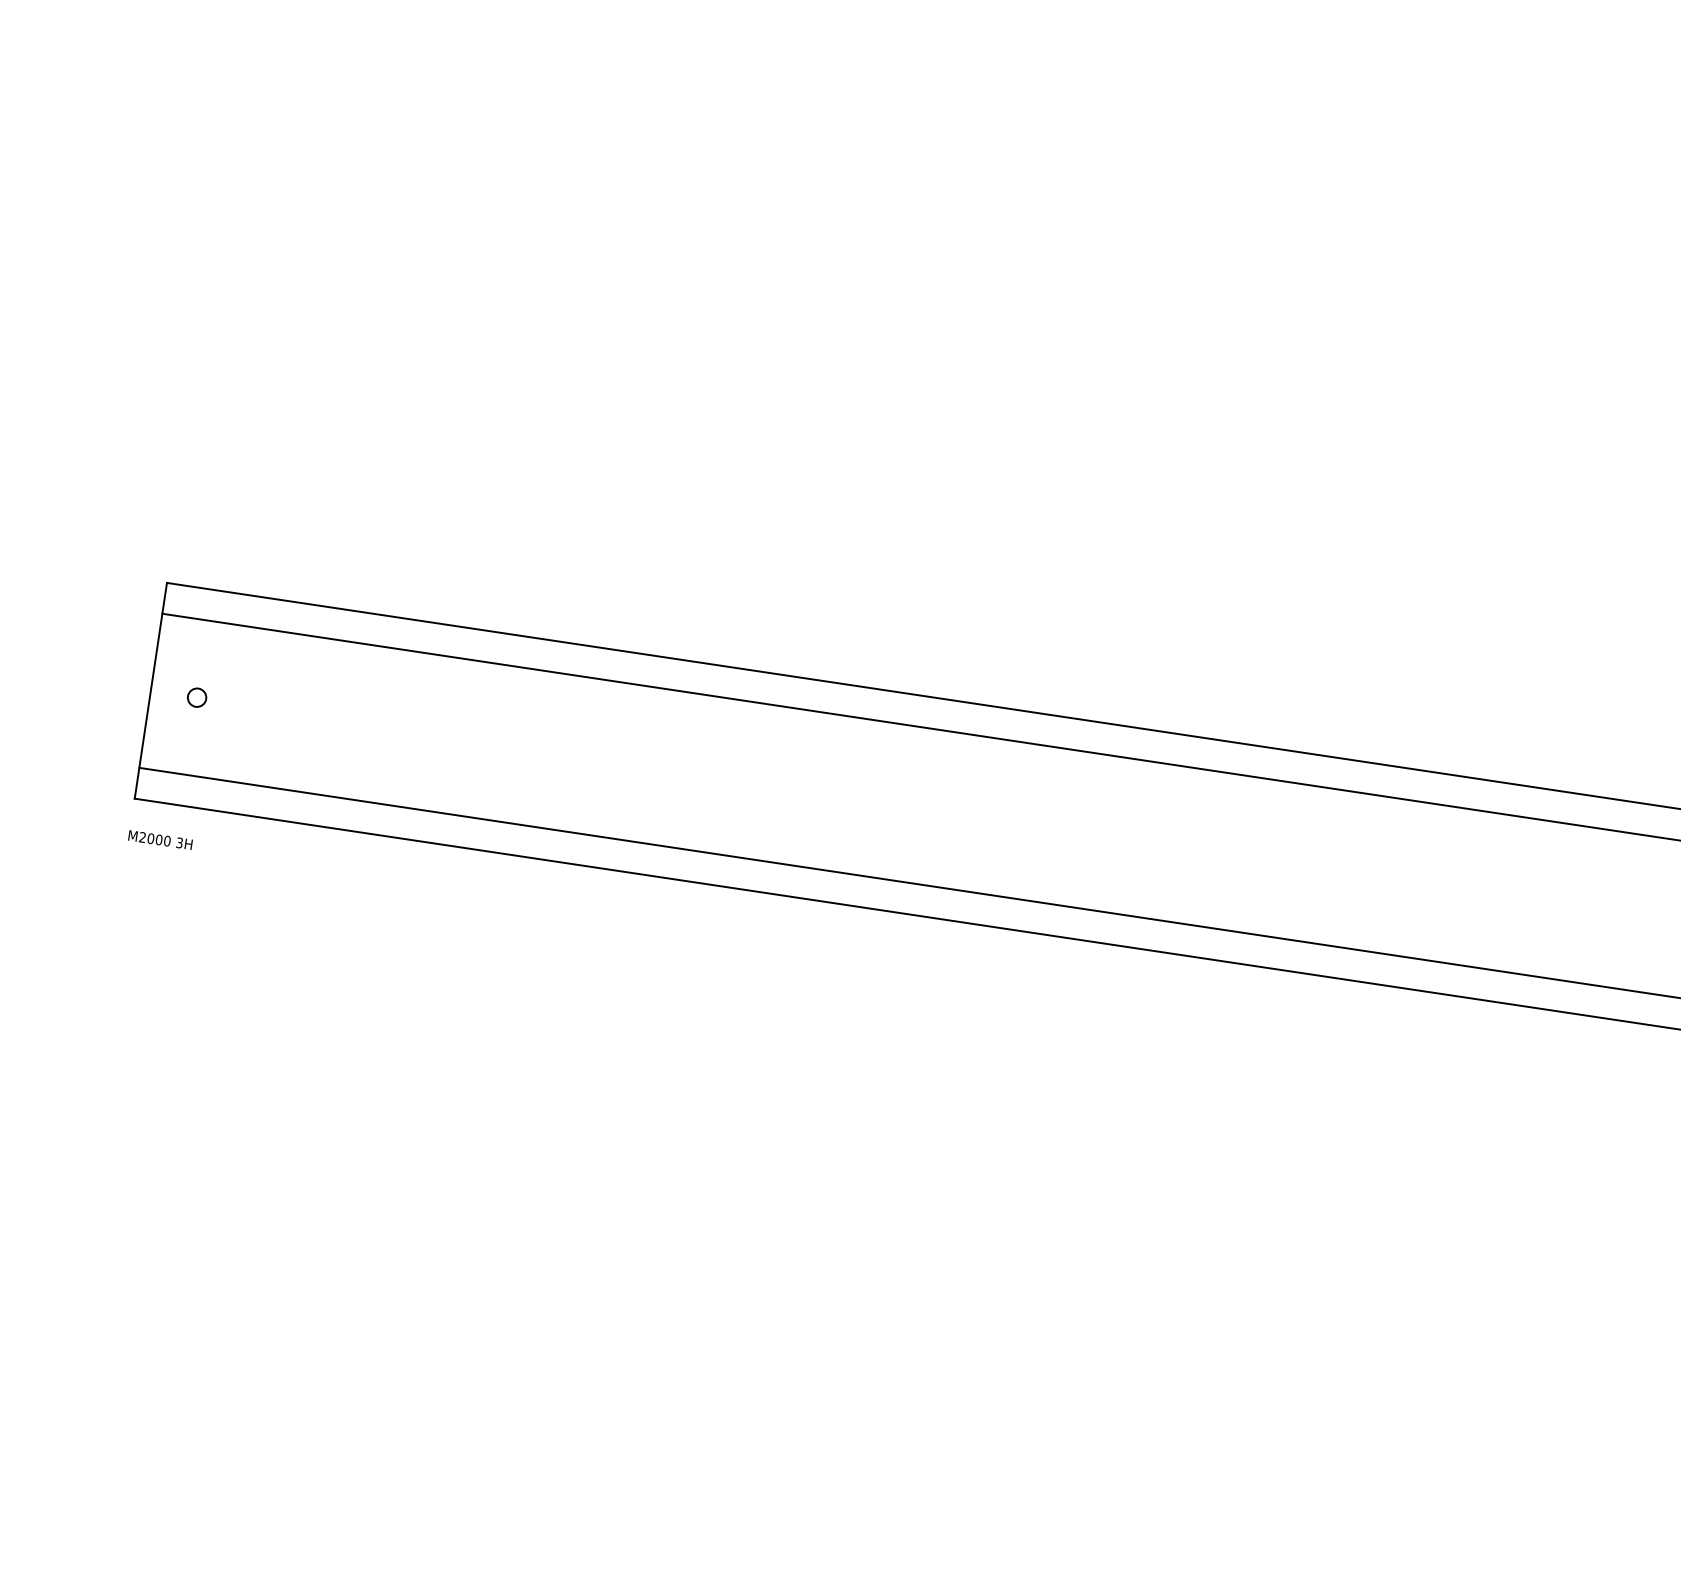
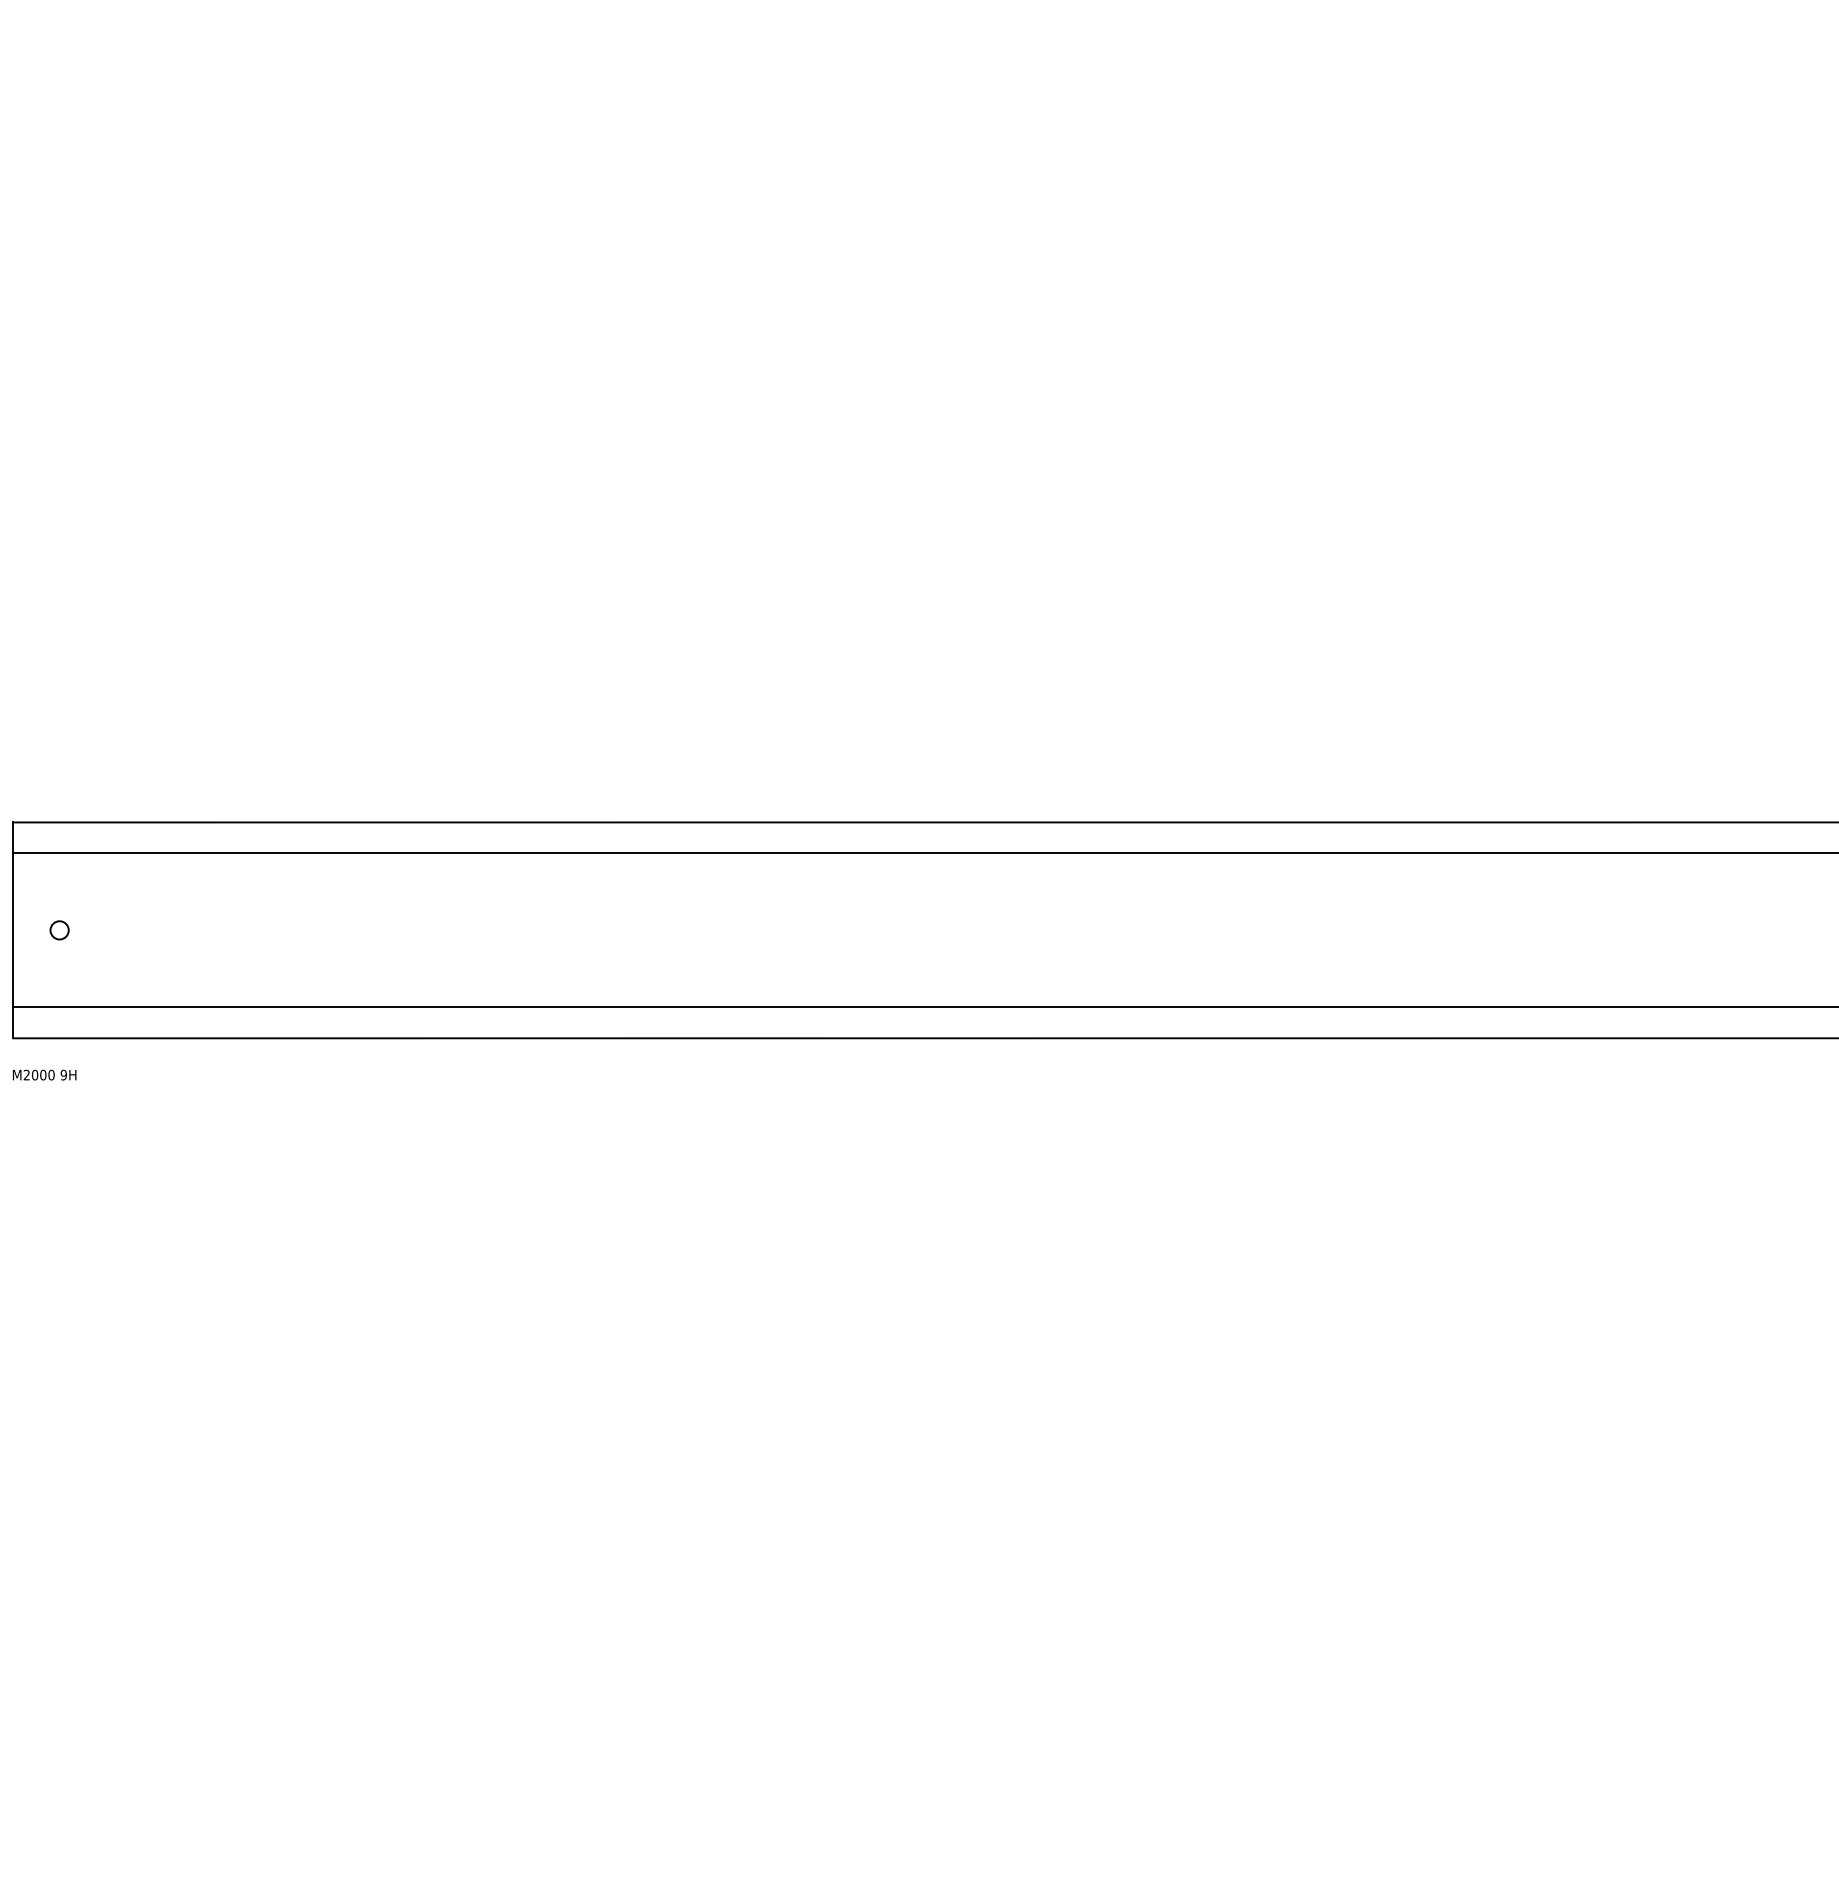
text: (179, 842) -> (63, 1074), 3H -> 9H

